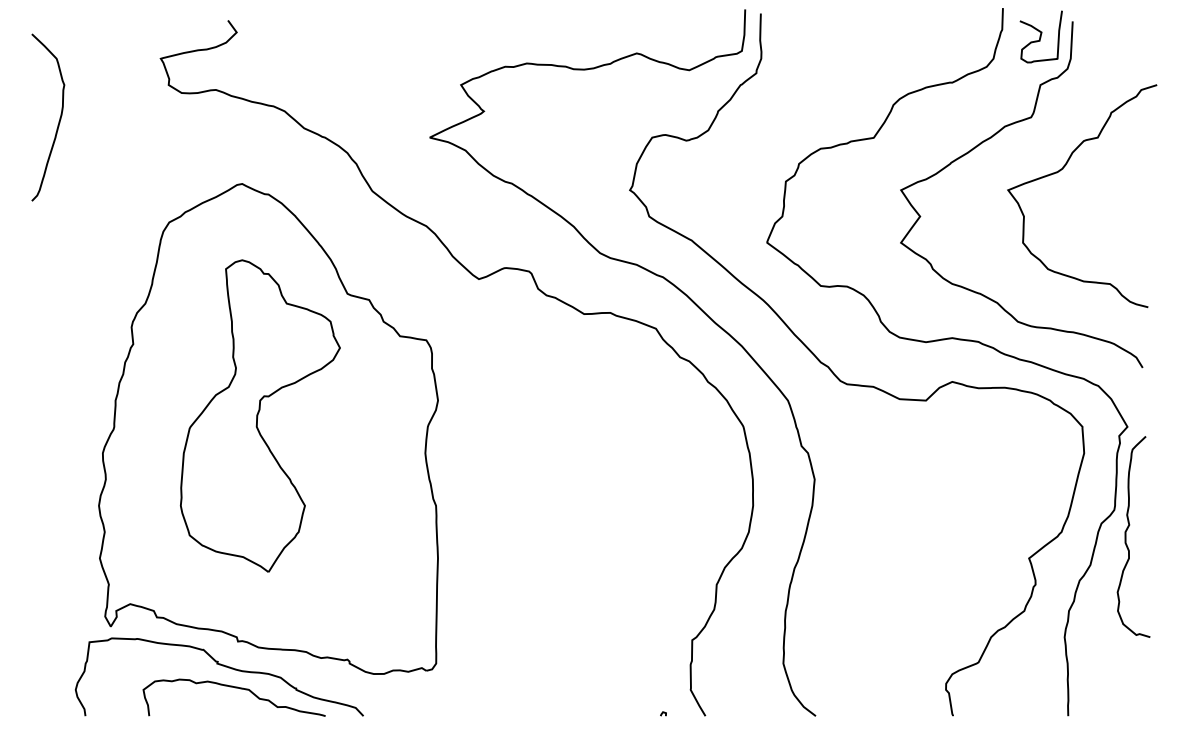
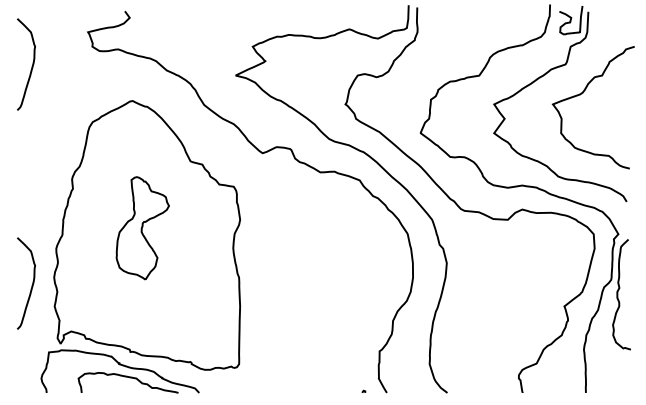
part: (259, 416) -> (142, 228), size x0.6
curve: (57, 520) -> (31, 285), added

